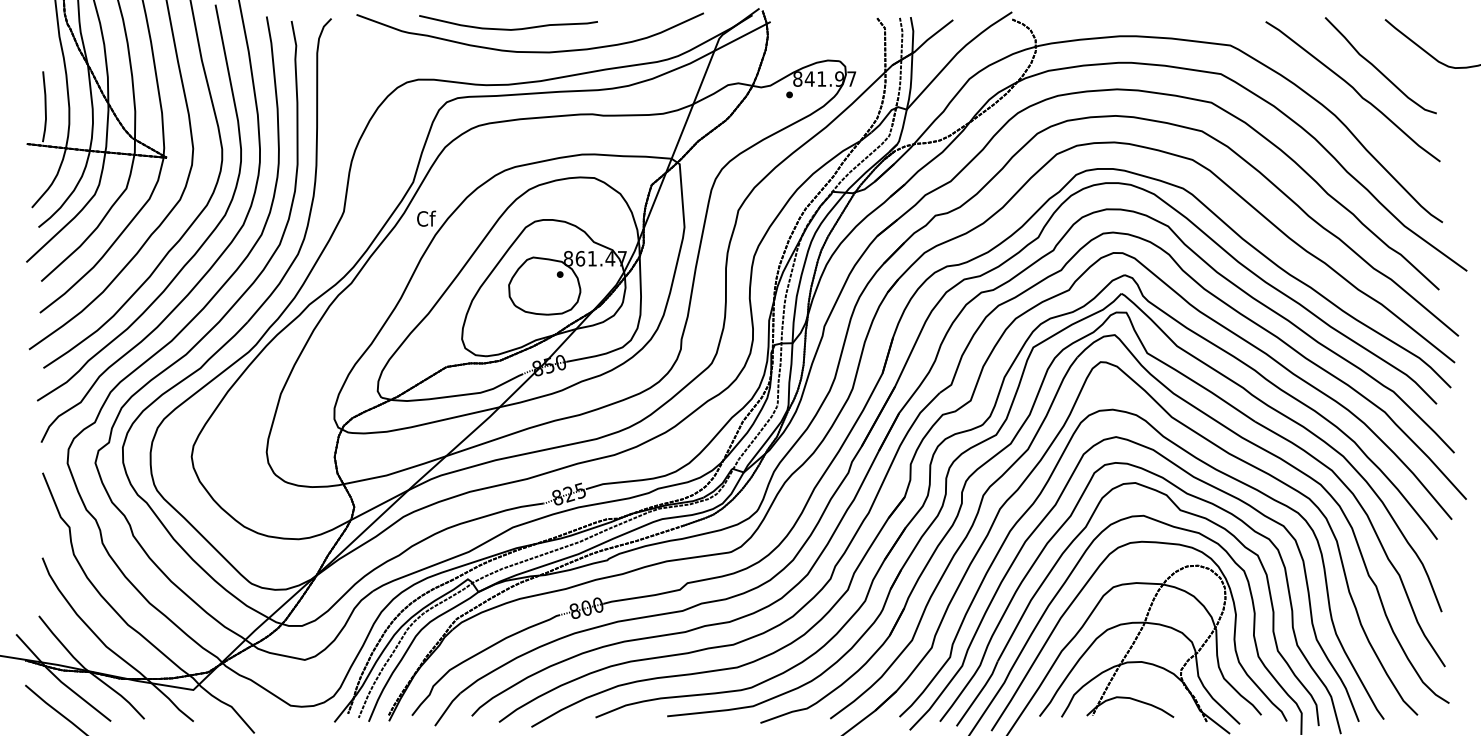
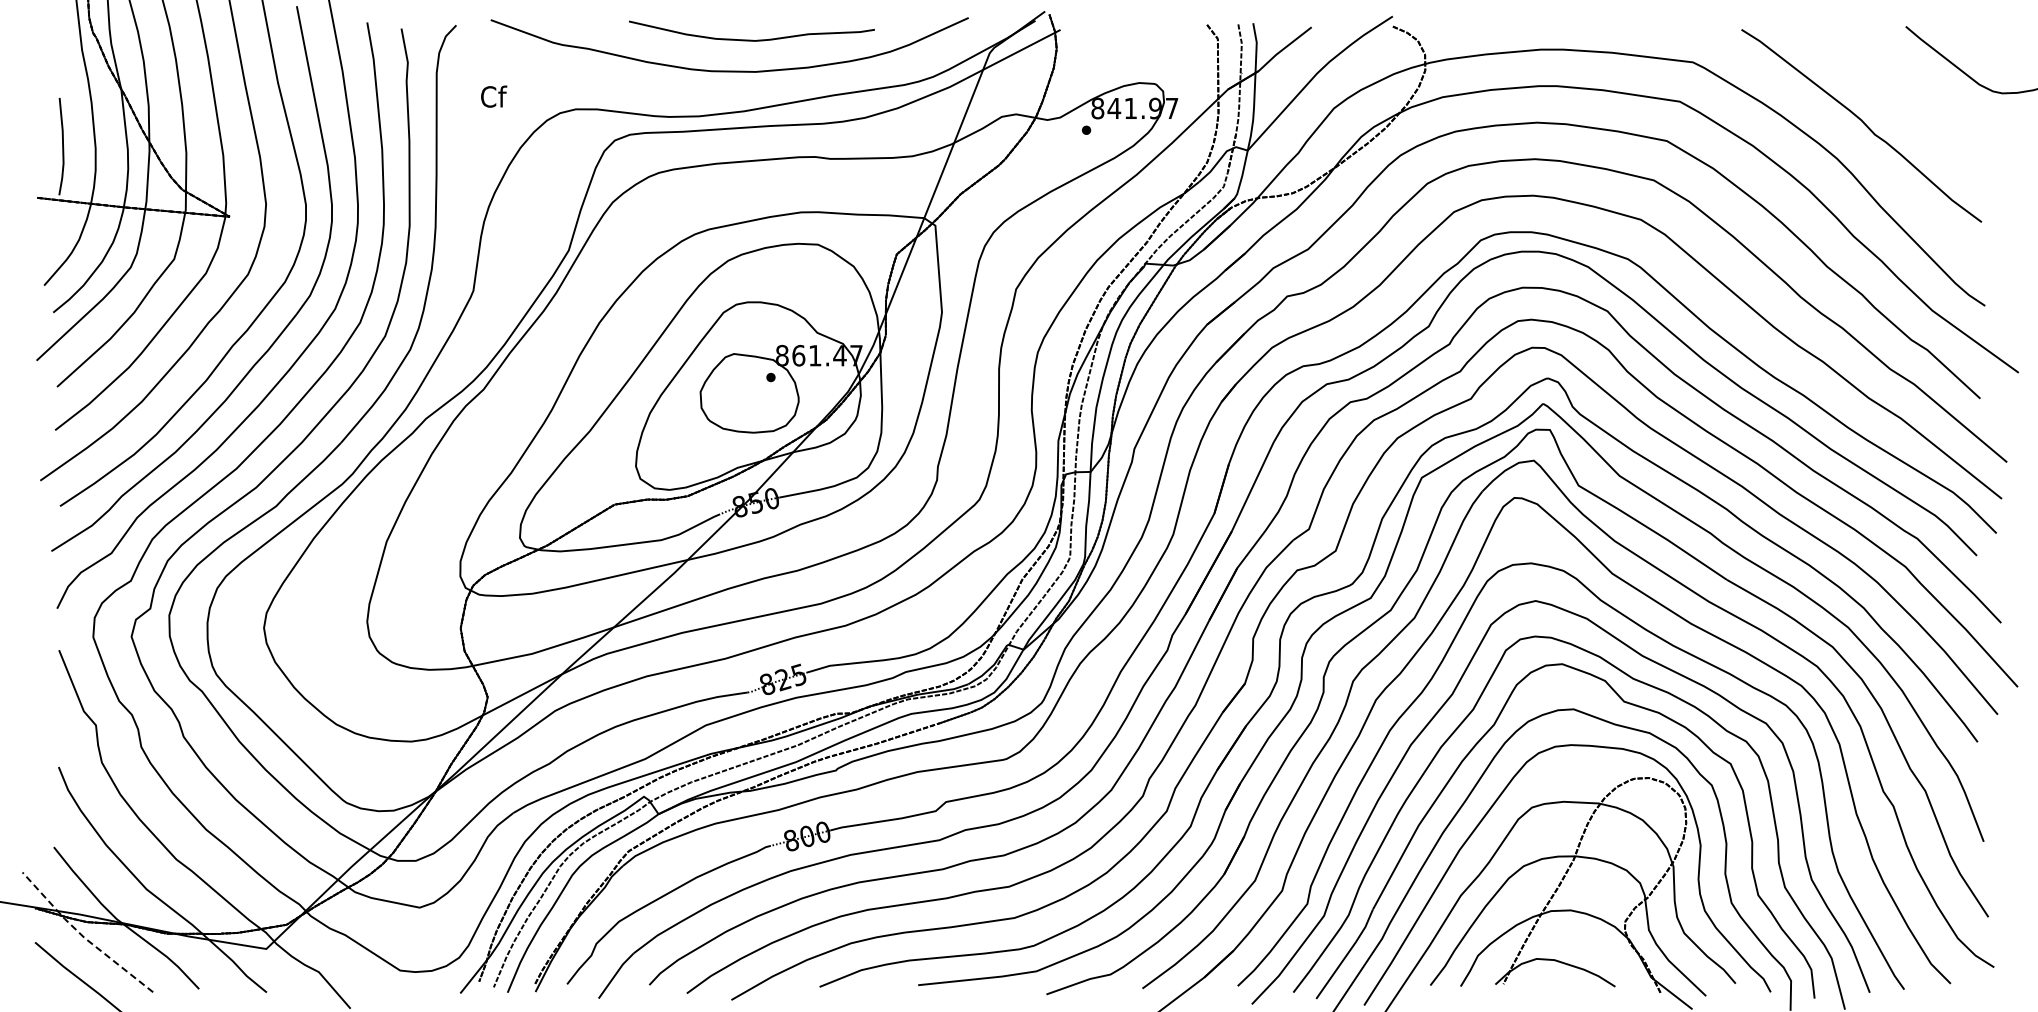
curve: (508, 28) -> (751, 39), moved
curve: (1376, 68) -> (1894, 93), removed
text: (426, 218) -> (494, 96), moved
line: (60, 680) -> (83, 936), solid -> dashed

